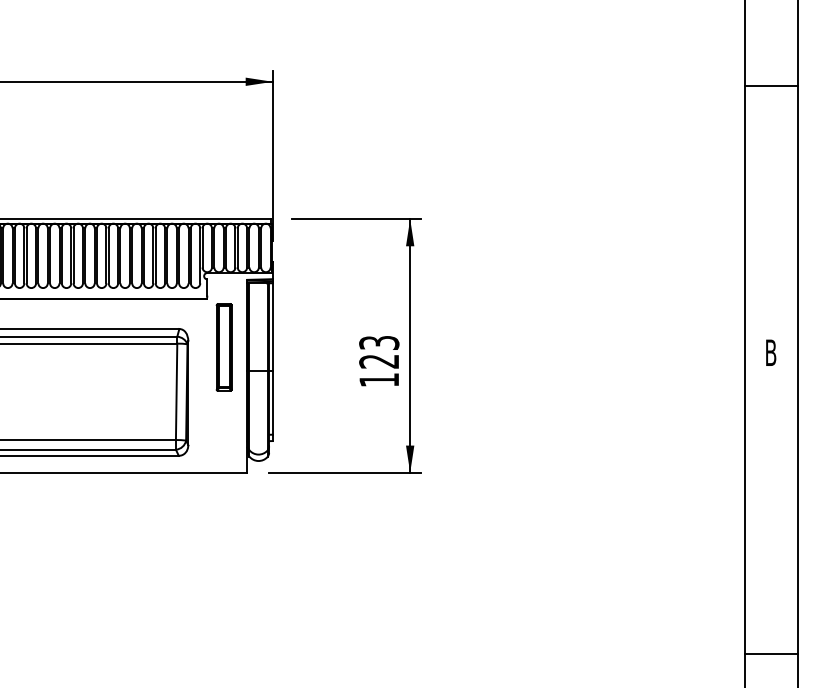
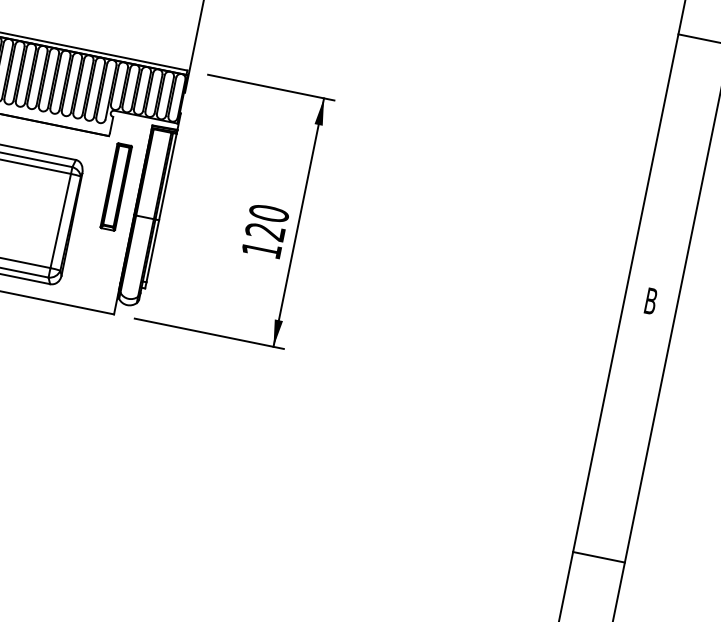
text: (379, 342) -> (269, 213), 123 -> 120
line: (770, 654) -> (598, 557), moved

